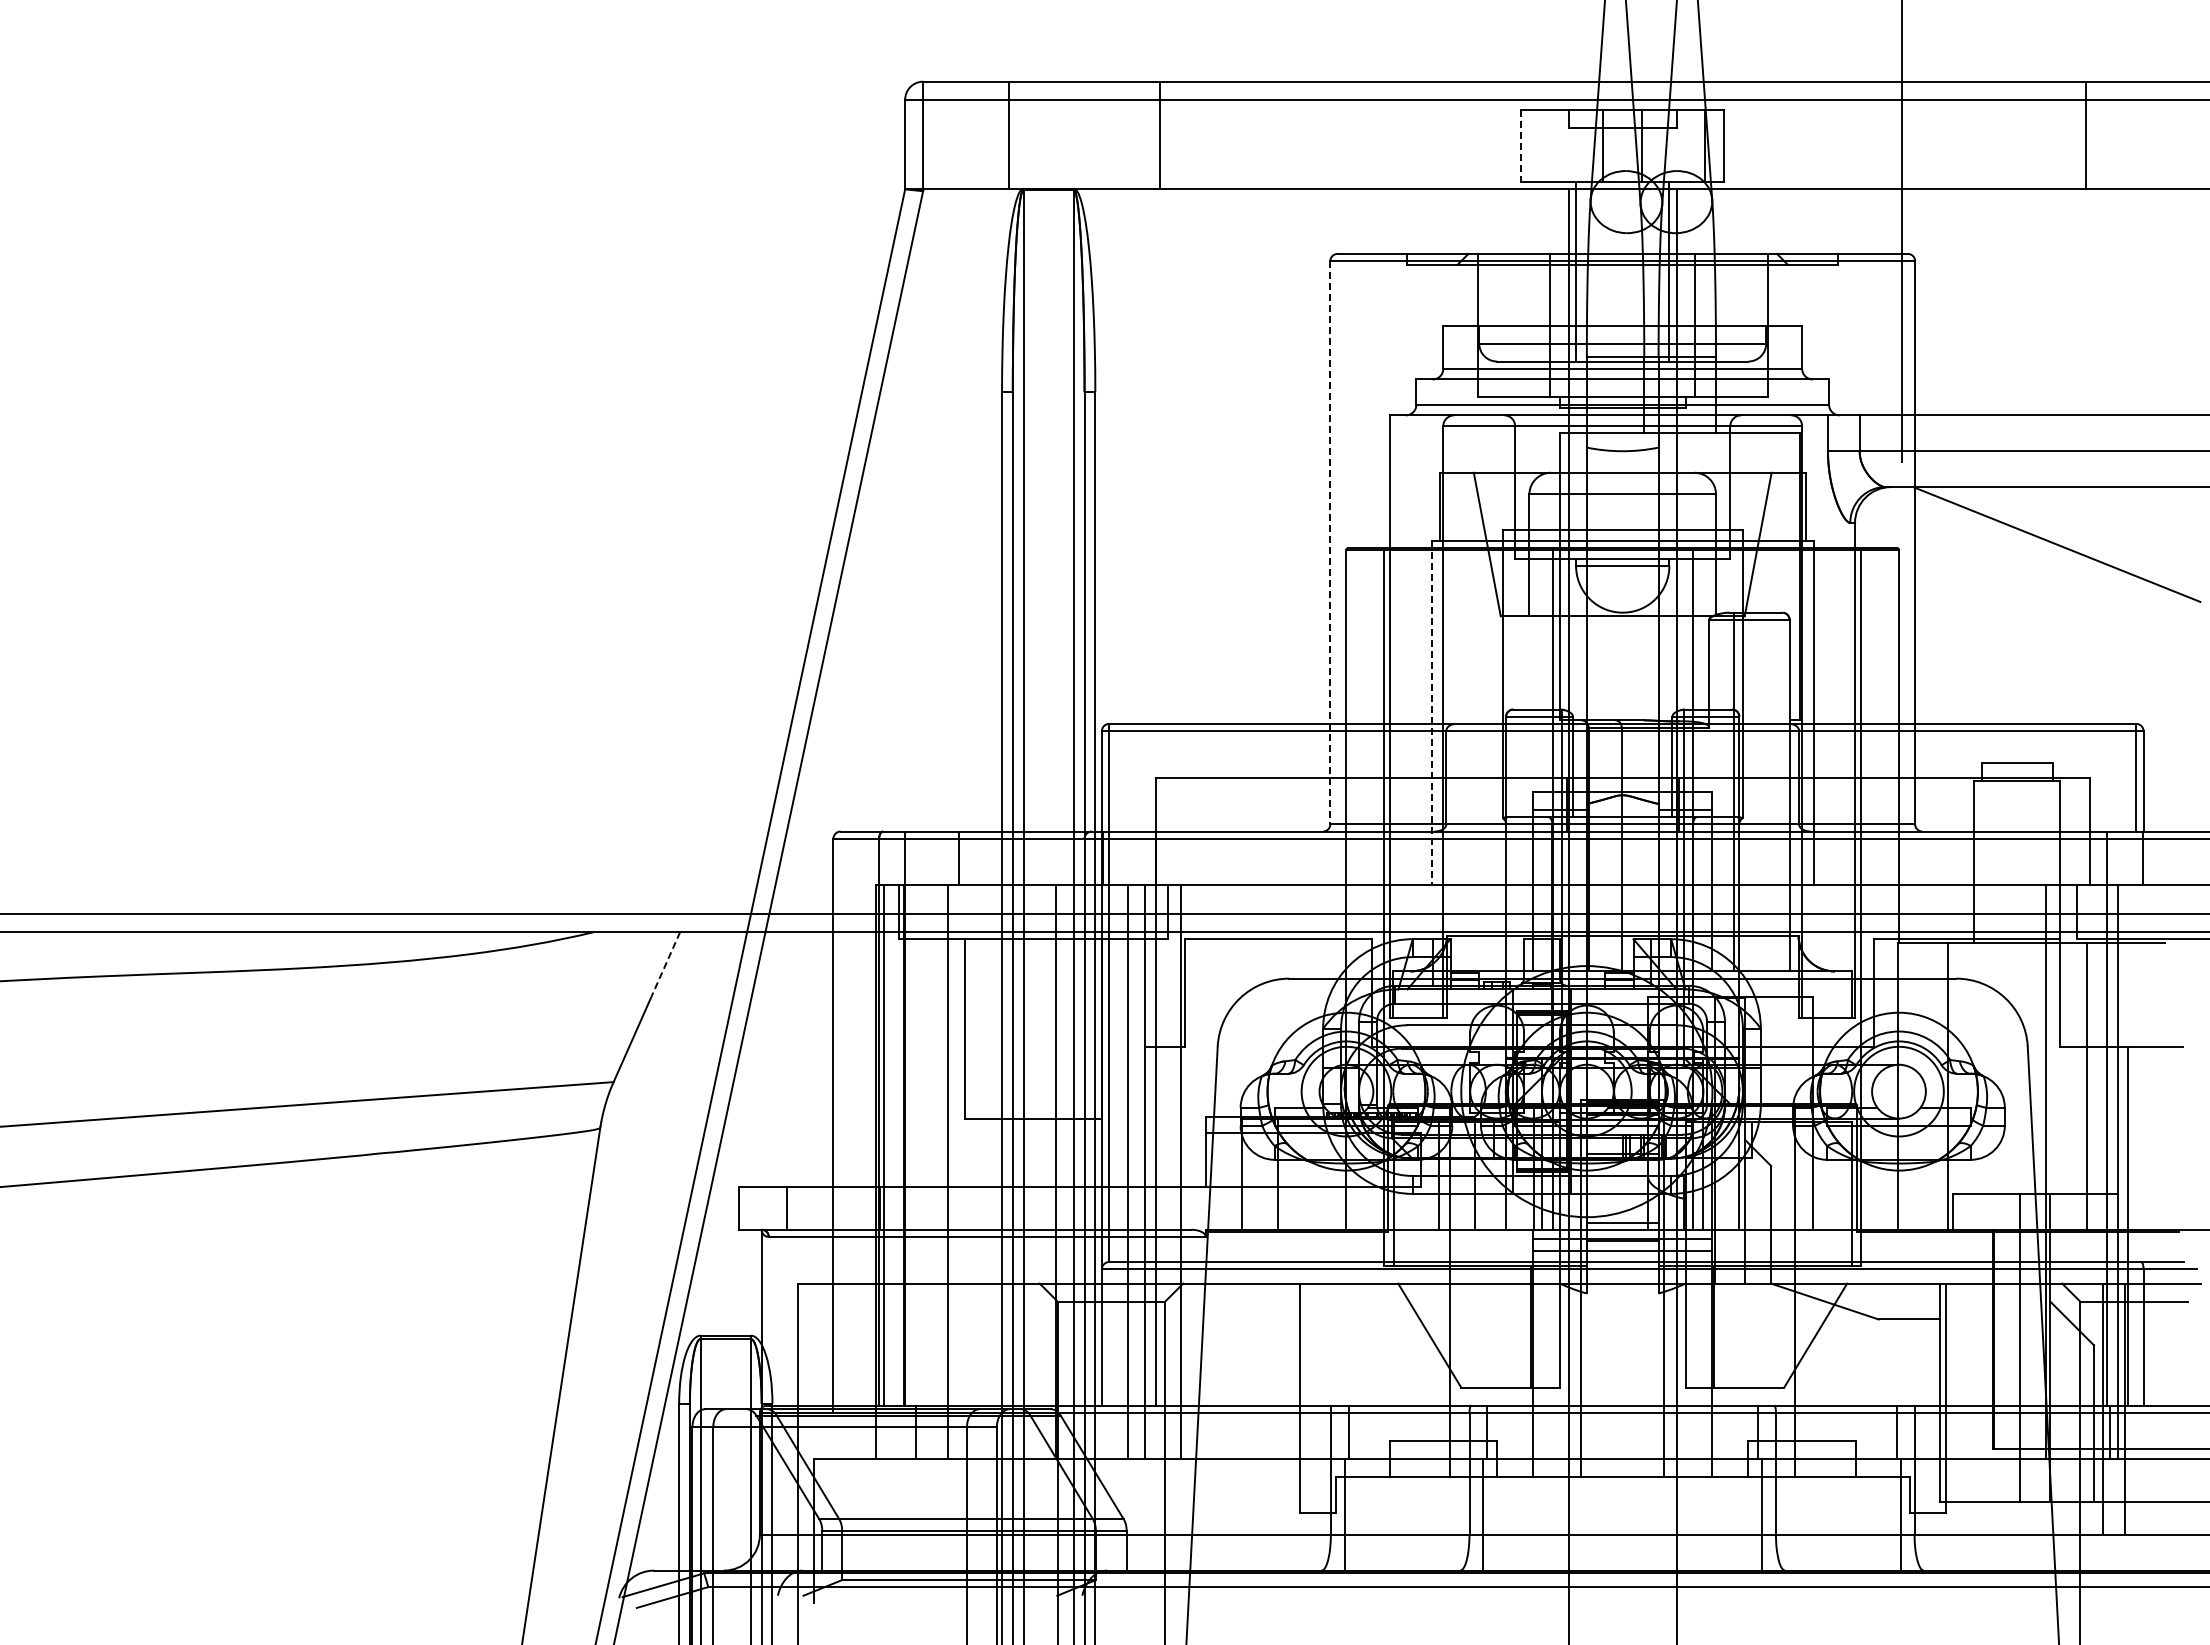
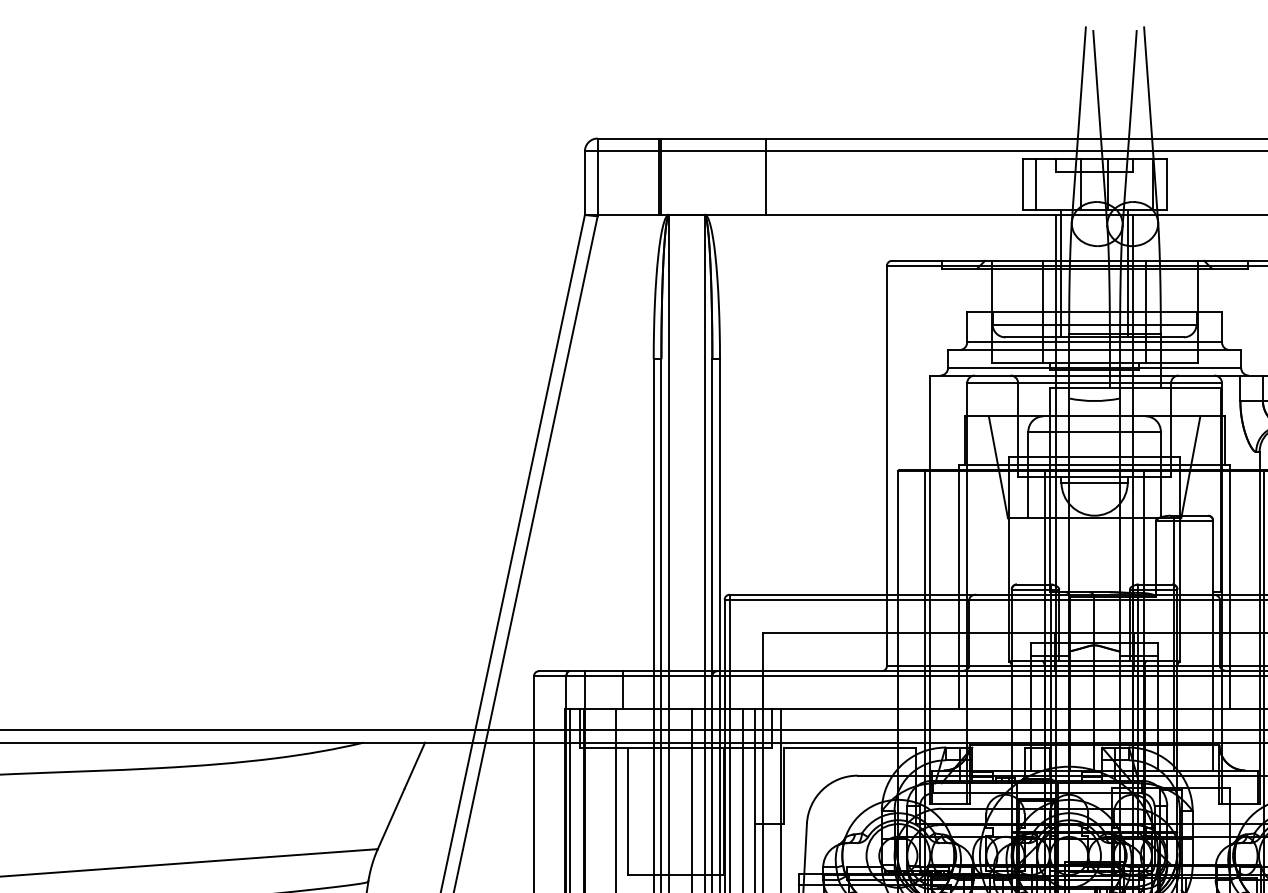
line: (1012, 135) -> (661, 176), added
line: (1521, 146) -> (1022, 184), dashed -> solid
line: (1540, 146) -> (1036, 184), added
line: (1330, 542) -> (887, 465), dashed -> solid
line: (1431, 713) -> (958, 587), dashed -> solid
line: (665, 964) -> (414, 765), dashed -> solid

